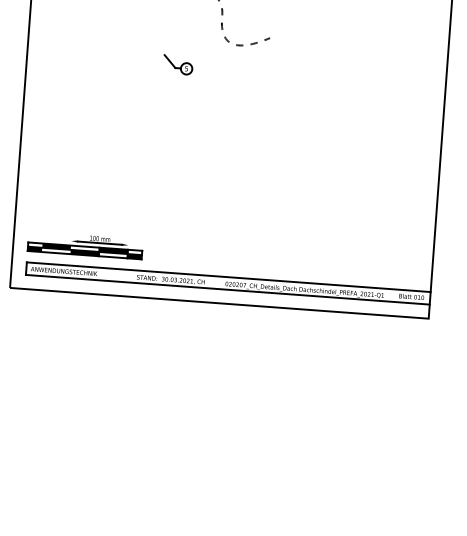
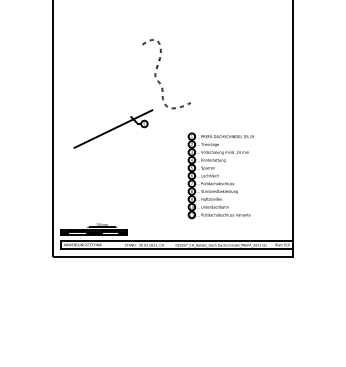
line: (132, 72) -> (113, 128), added
part: (312, 168) -> (220, 175), added

